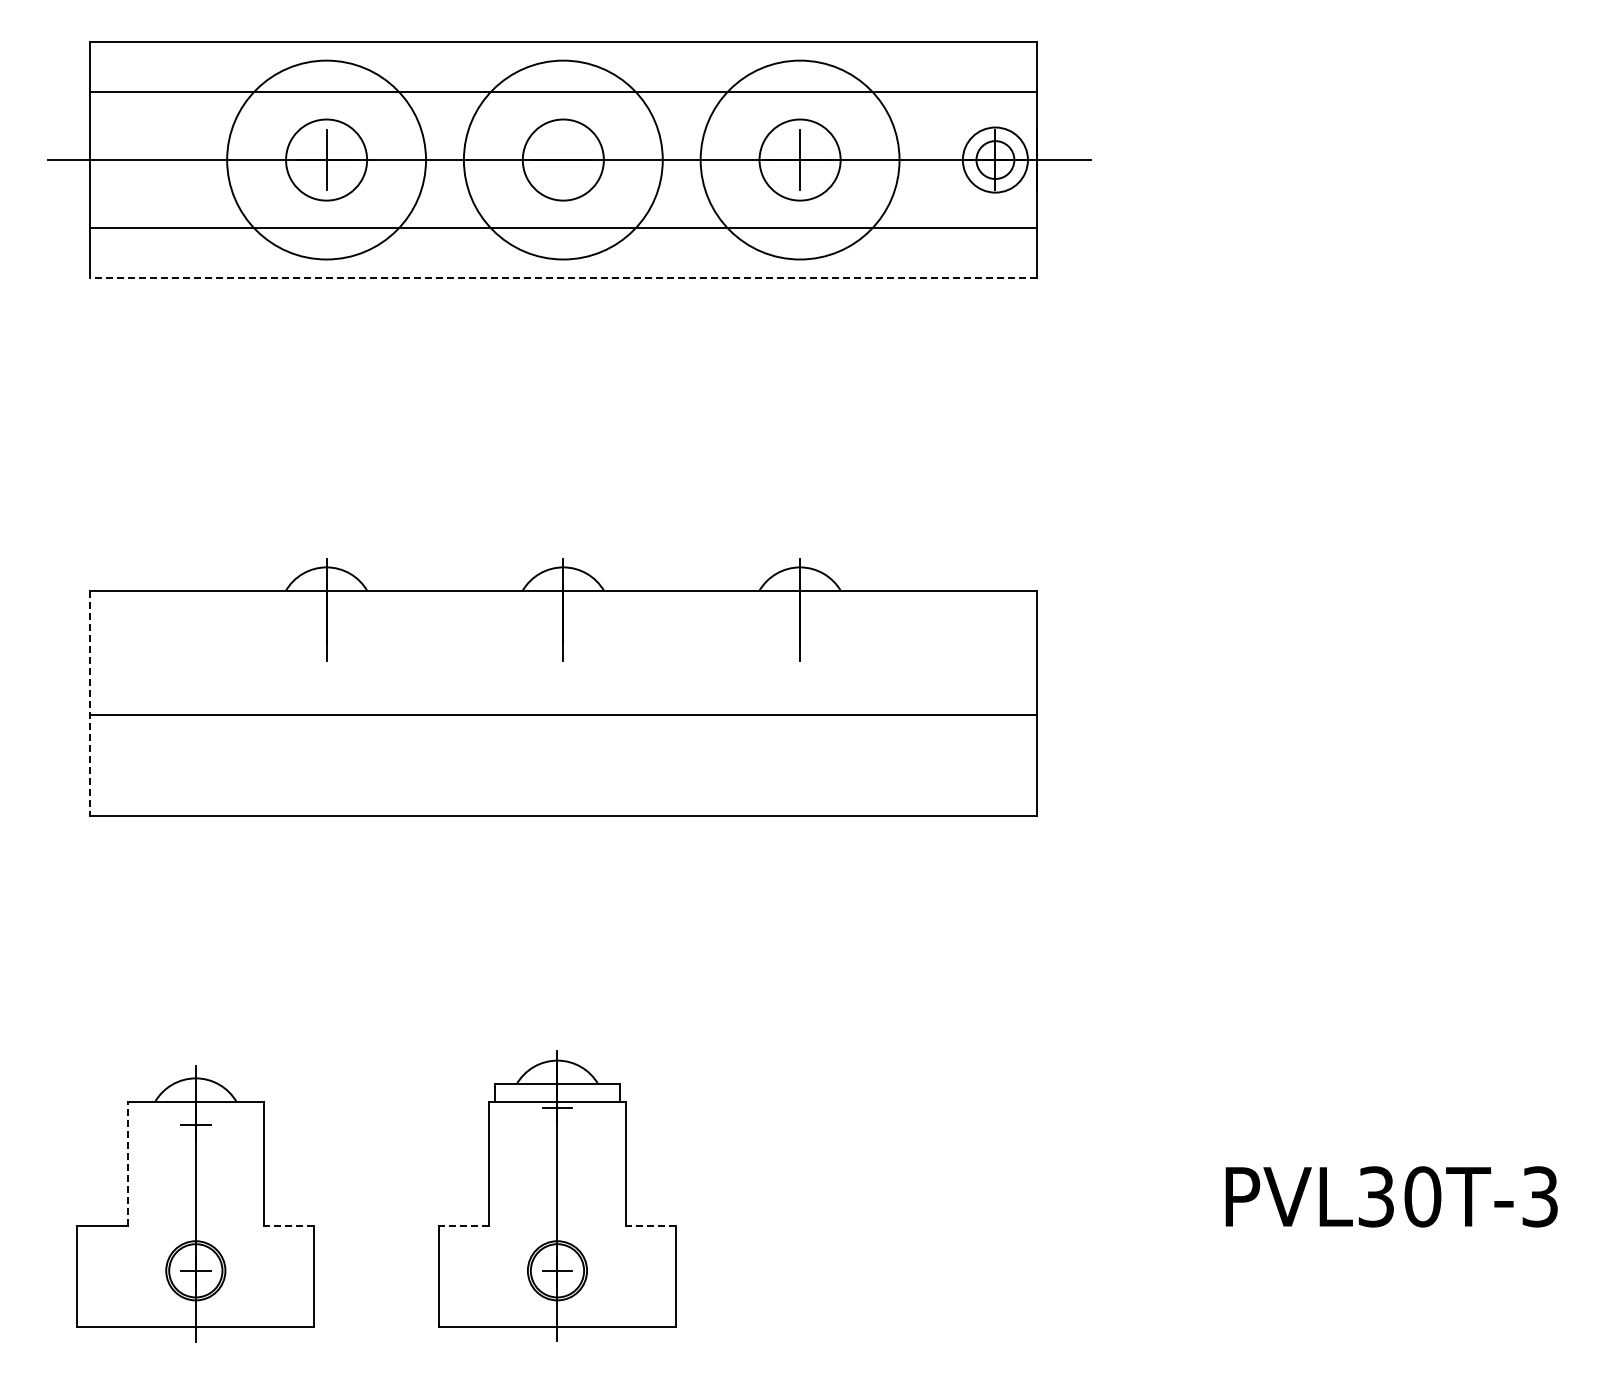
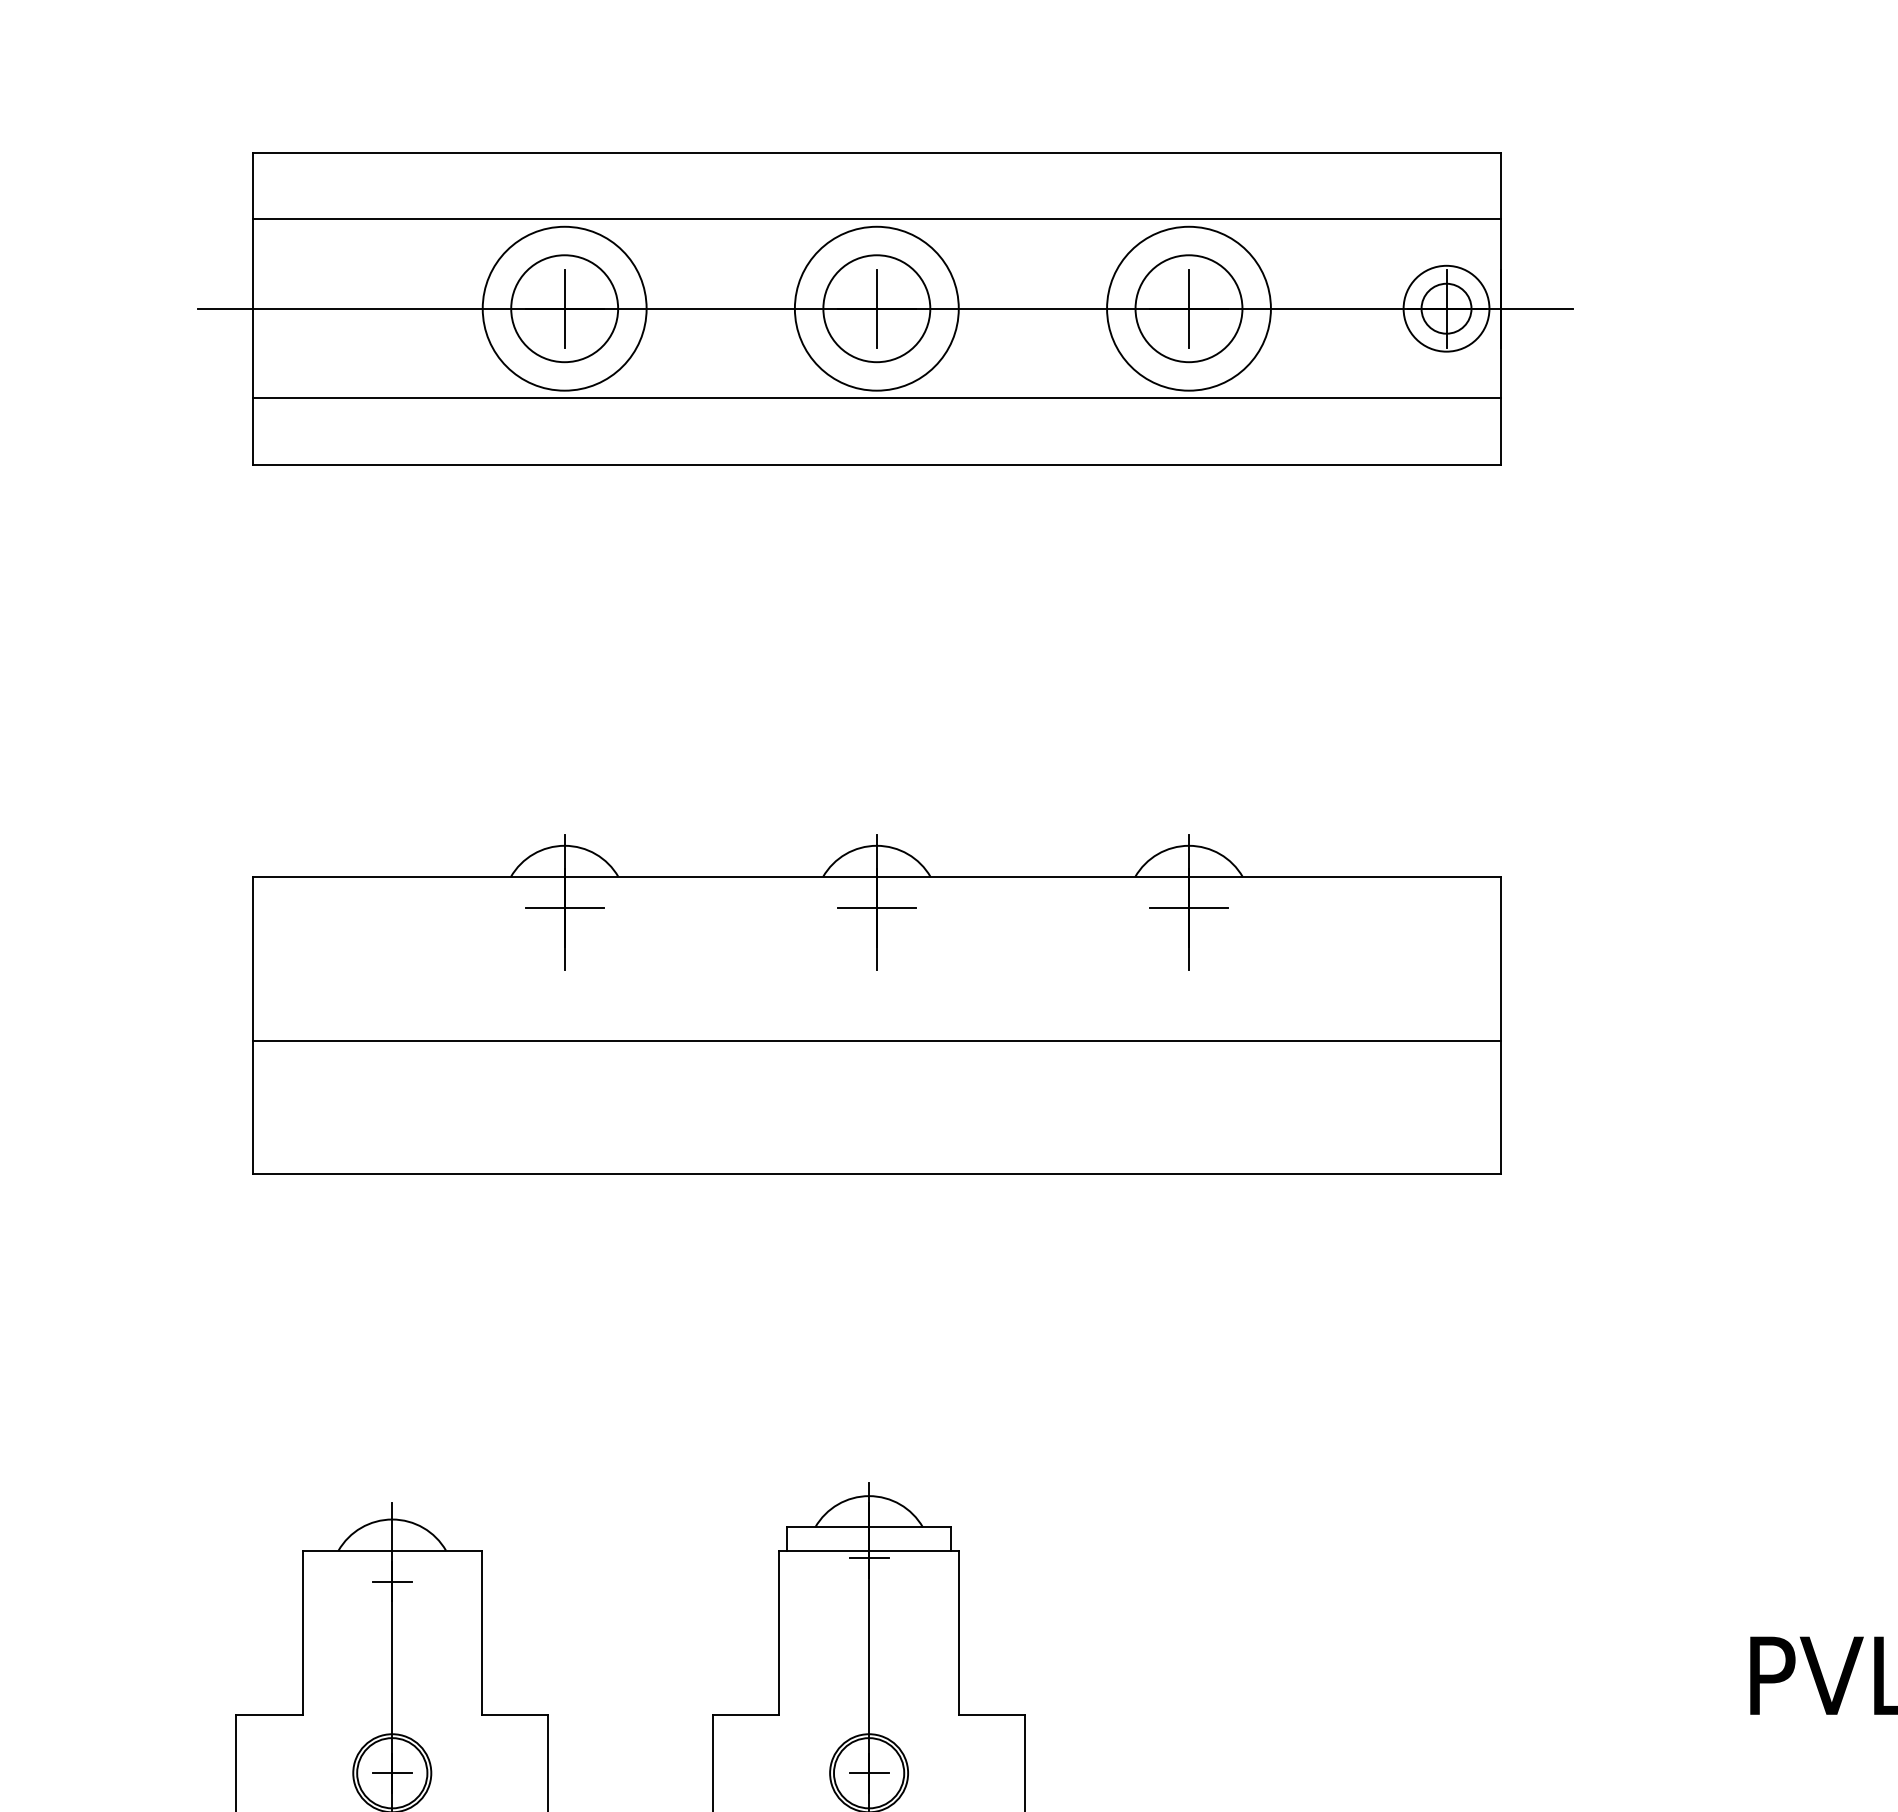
circle: (326, 159) -> (564, 307), size x0.62
circle: (563, 159) -> (877, 307), size x0.62
line: (563, 159) -> (877, 307), added
circle: (799, 159) -> (1188, 307), size x0.62
line: (563, 278) -> (877, 464), dashed -> solid
line: (326, 614) -> (564, 907), added
line: (562, 614) -> (875, 907), added
line: (799, 614) -> (1188, 907), added
line: (89, 704) -> (252, 1026), dashed -> solid
line: (127, 1163) -> (302, 1631), dashed -> solid
line: (288, 1226) -> (514, 1714), dashed -> solid
line: (463, 1226) -> (745, 1714), dashed -> solid
line: (650, 1226) -> (991, 1714), dashed -> solid

